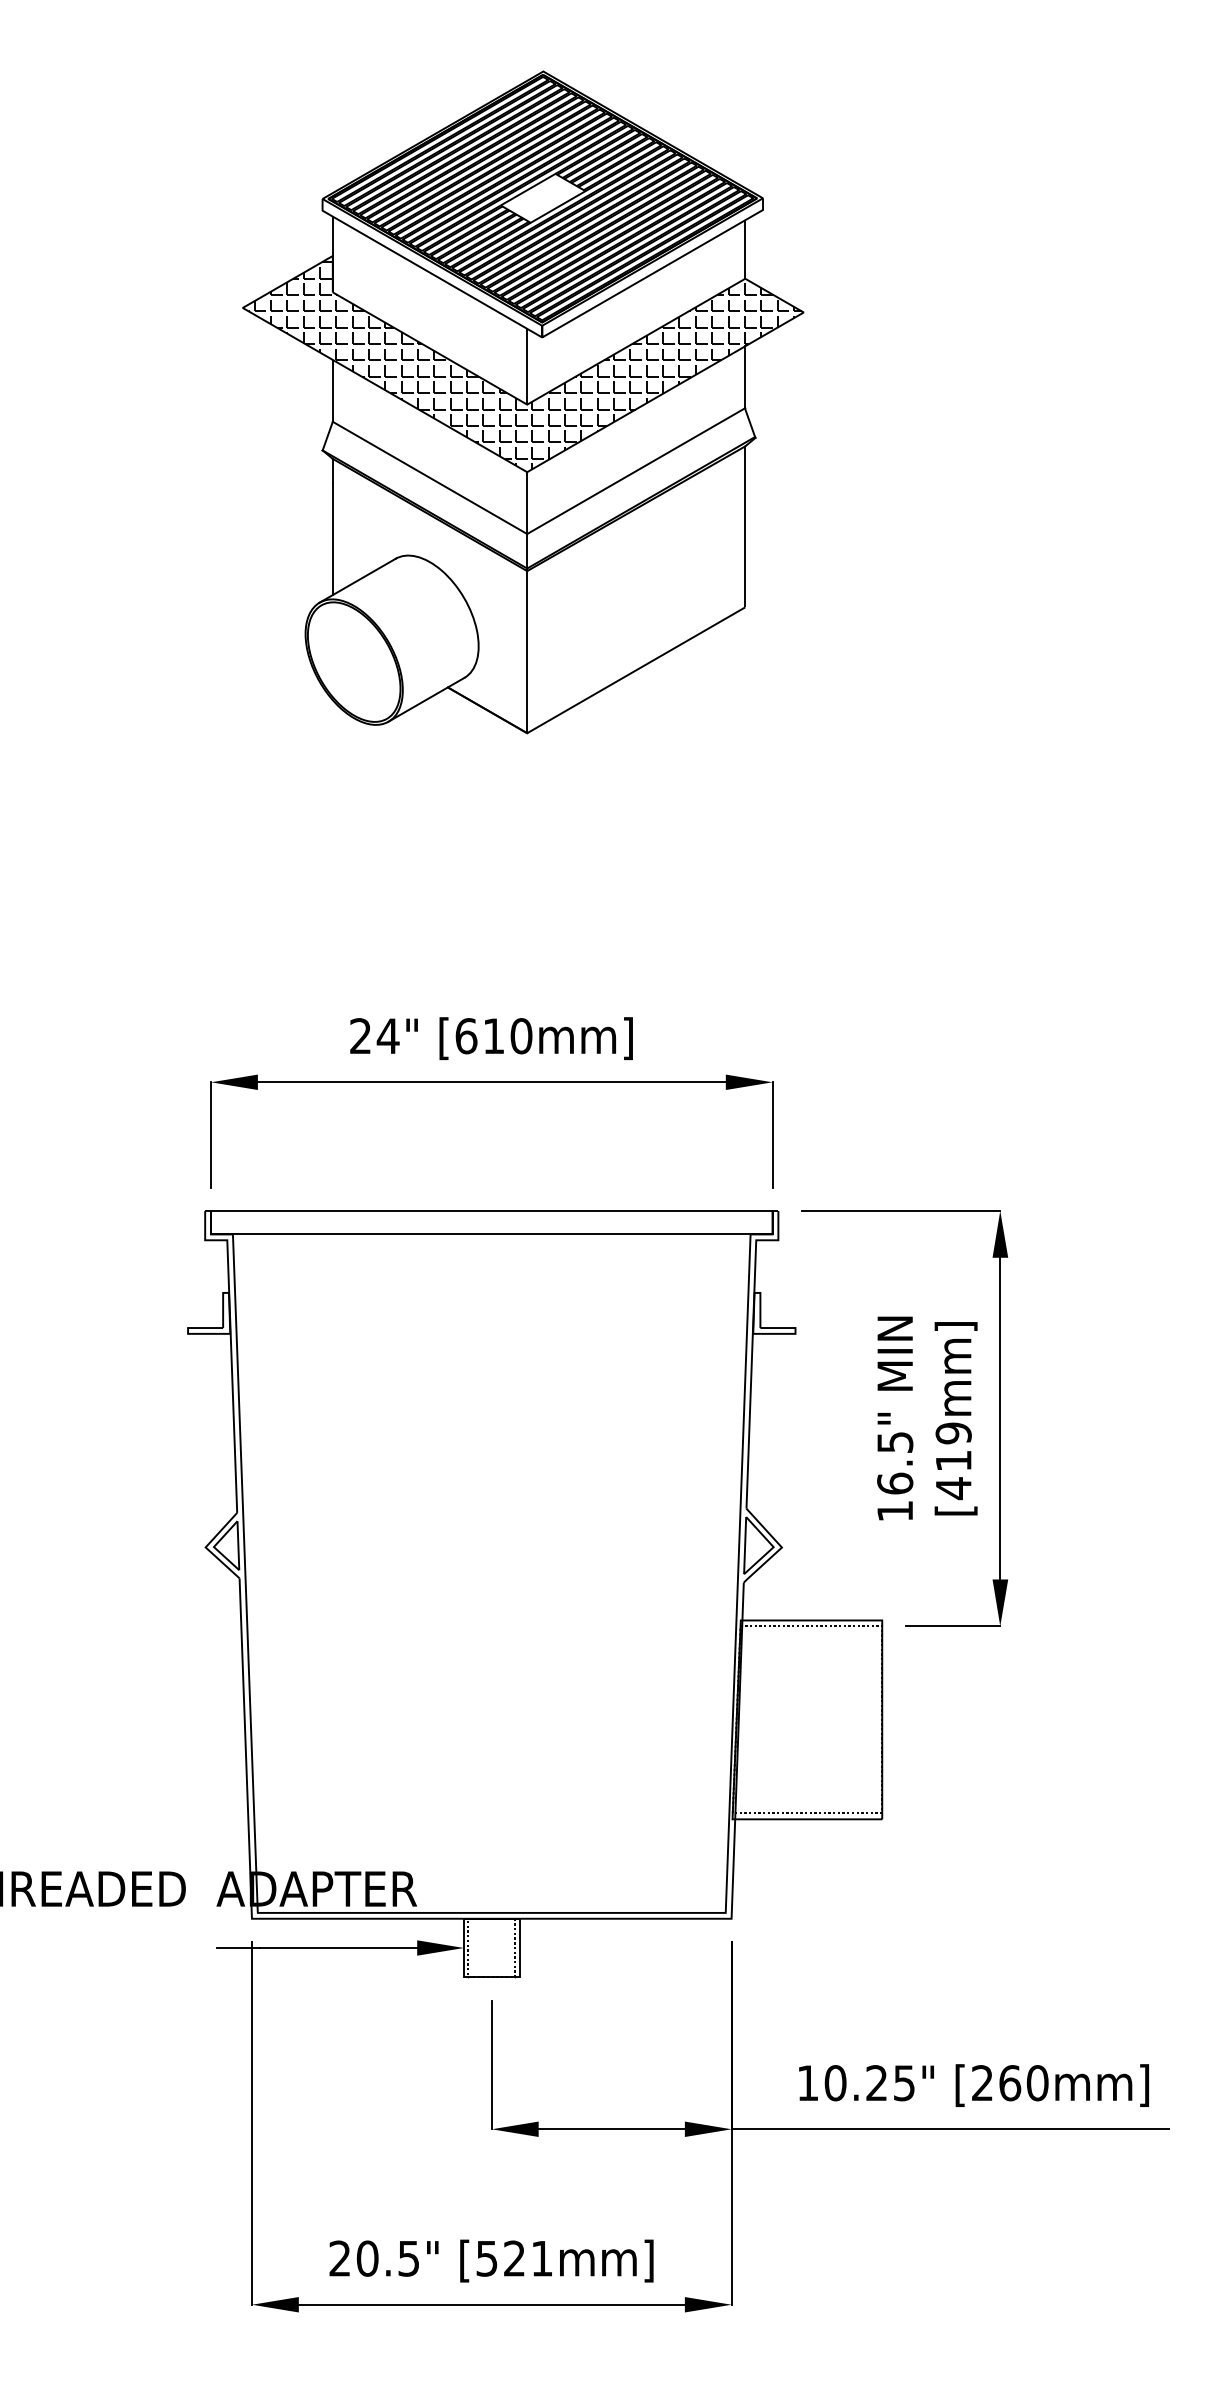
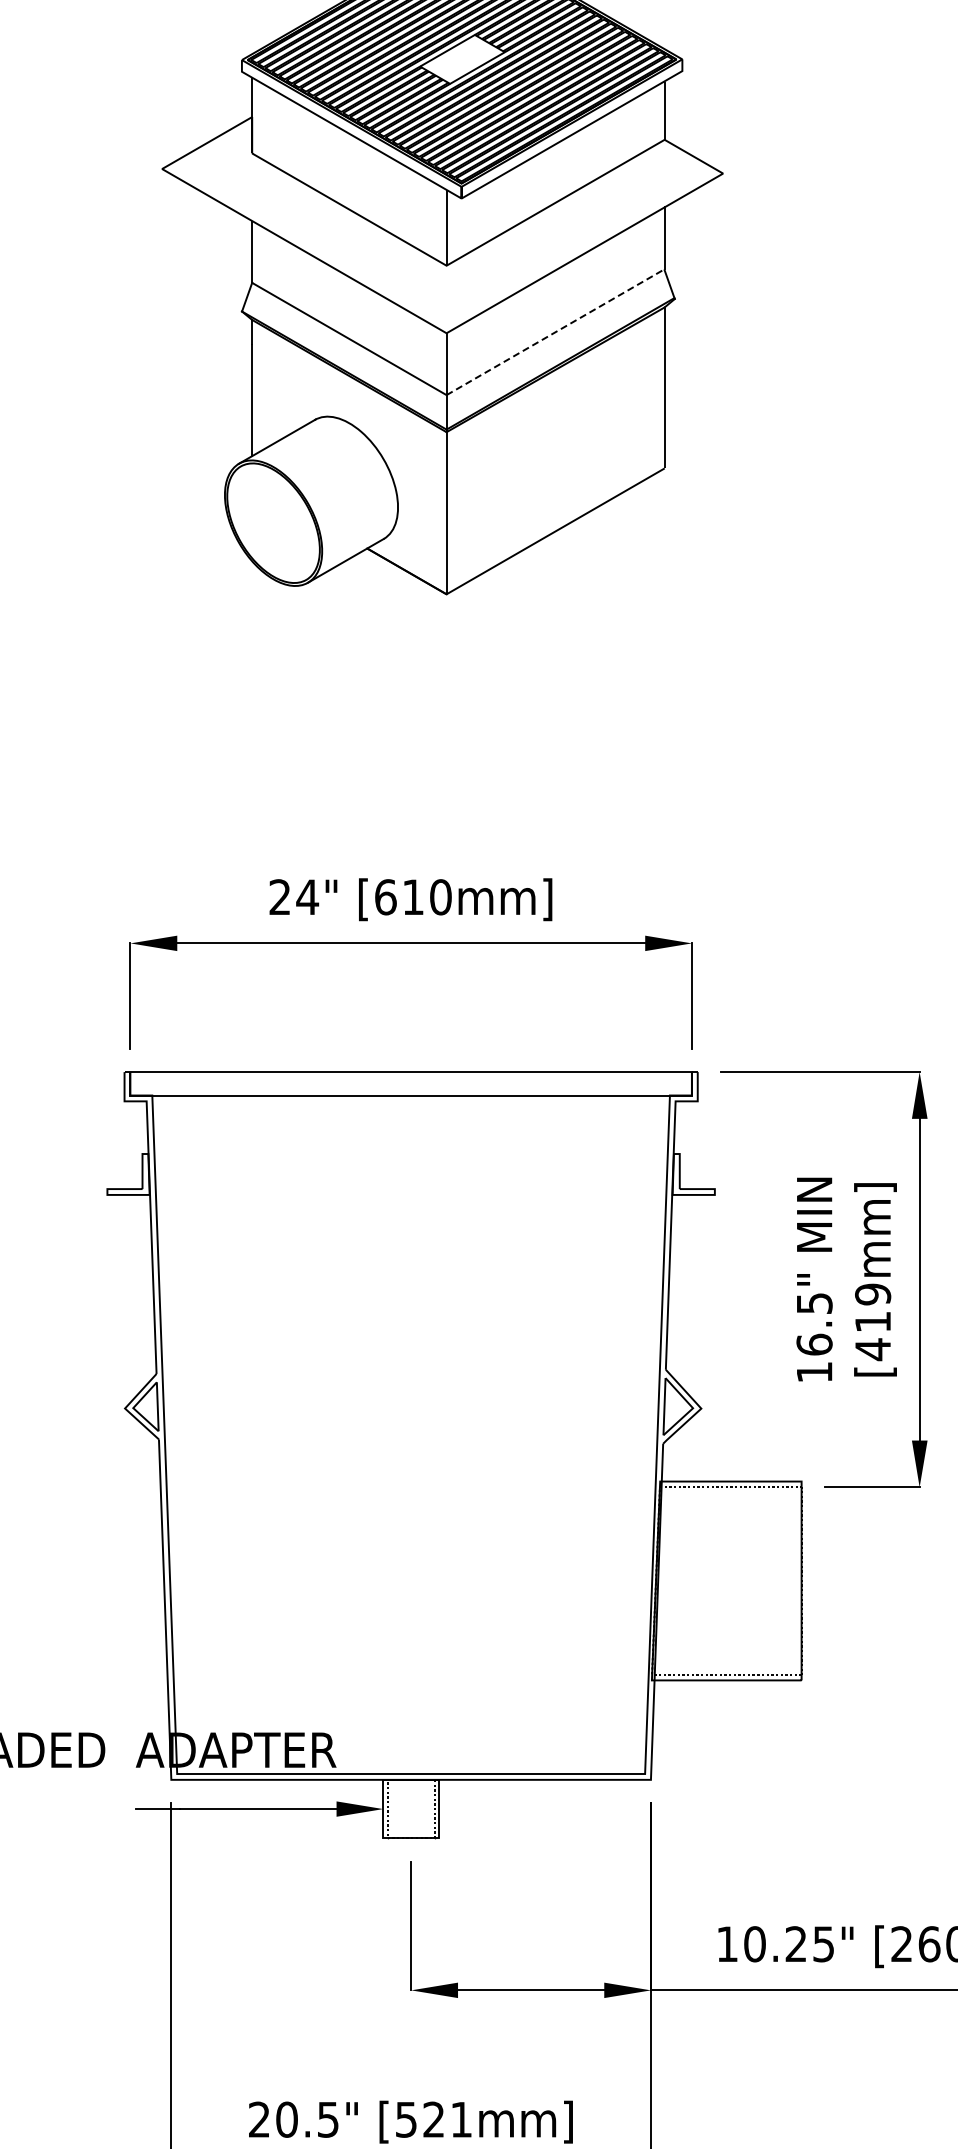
hatch: (524, 365) -> (443, 226), removed
line: (636, 471) -> (555, 332), solid -> dashed

